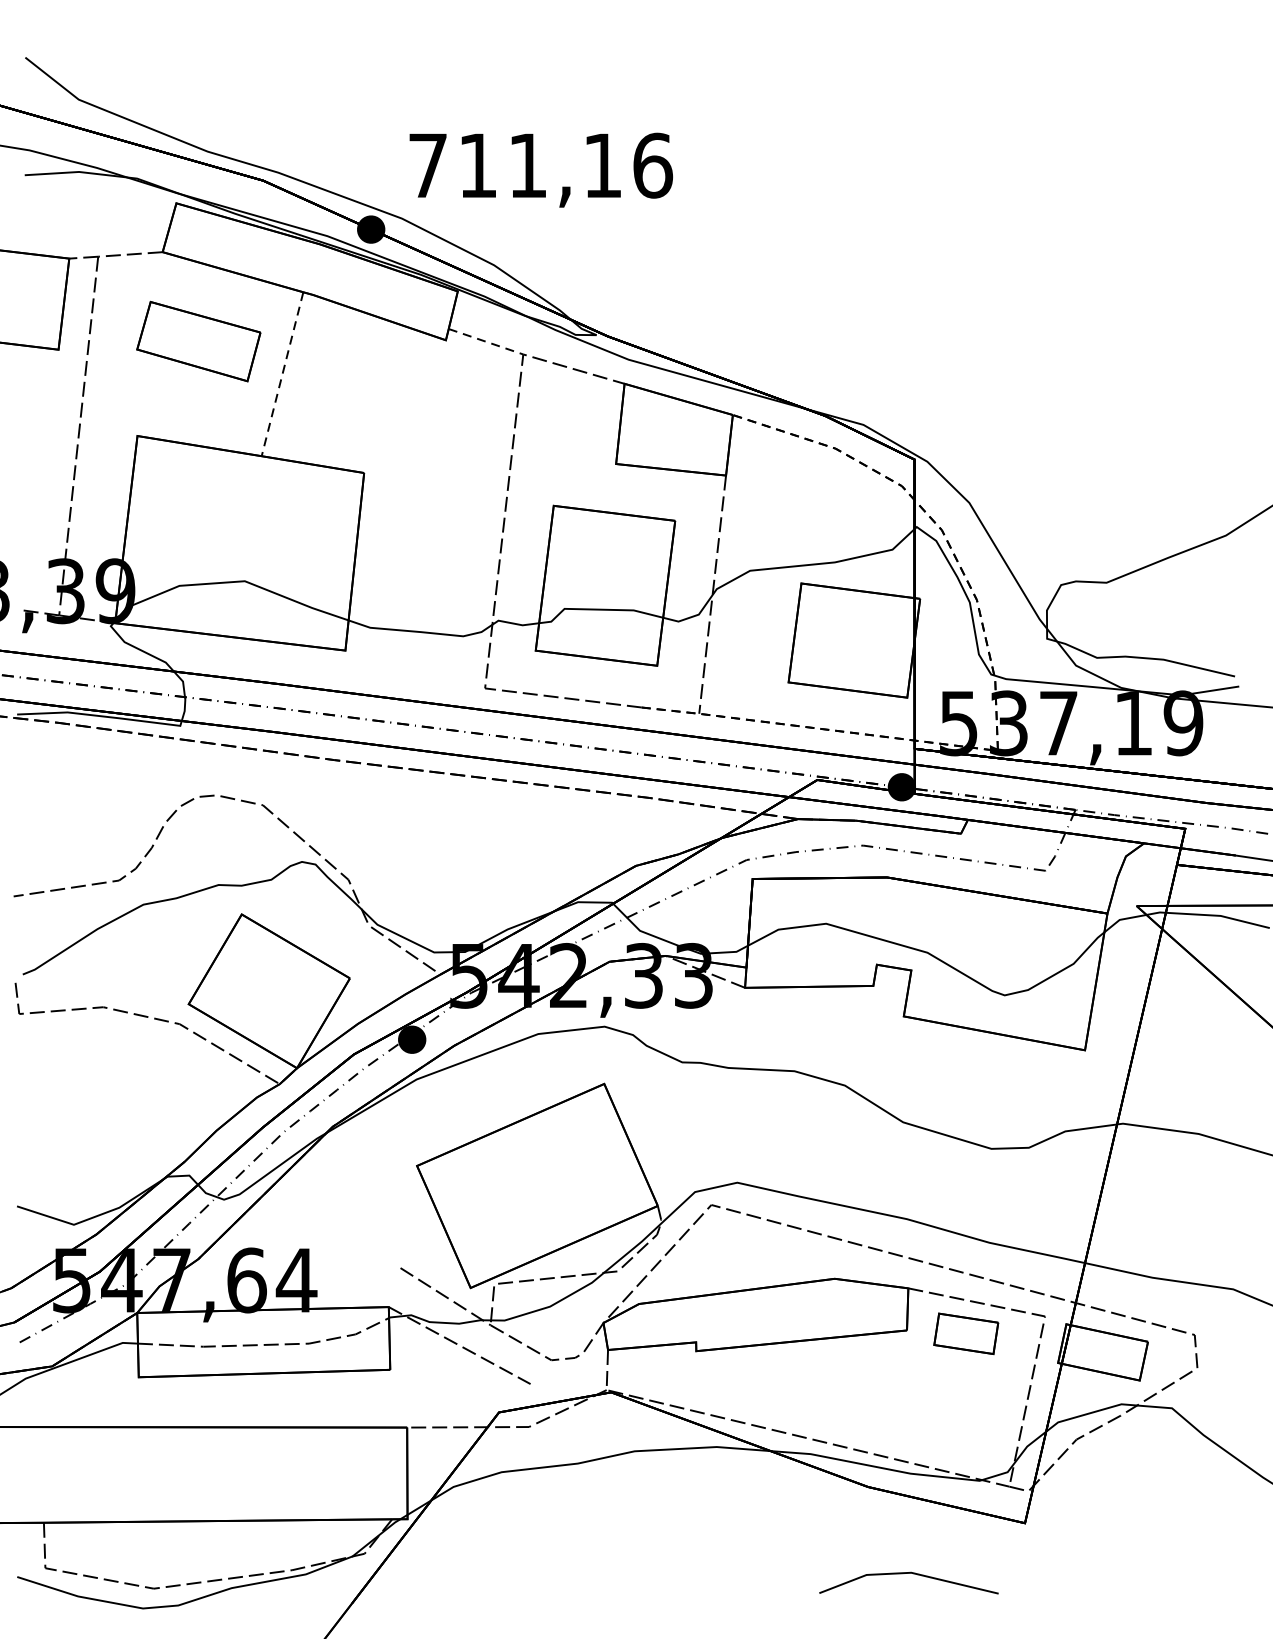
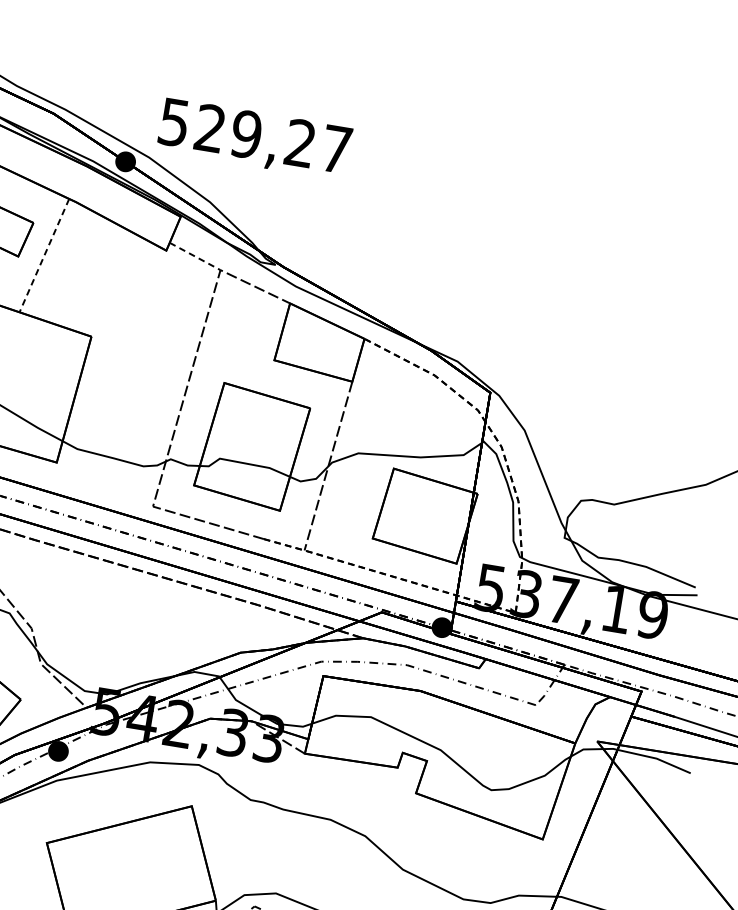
text: (541, 165) -> (256, 135), 711,16 -> 529,27

